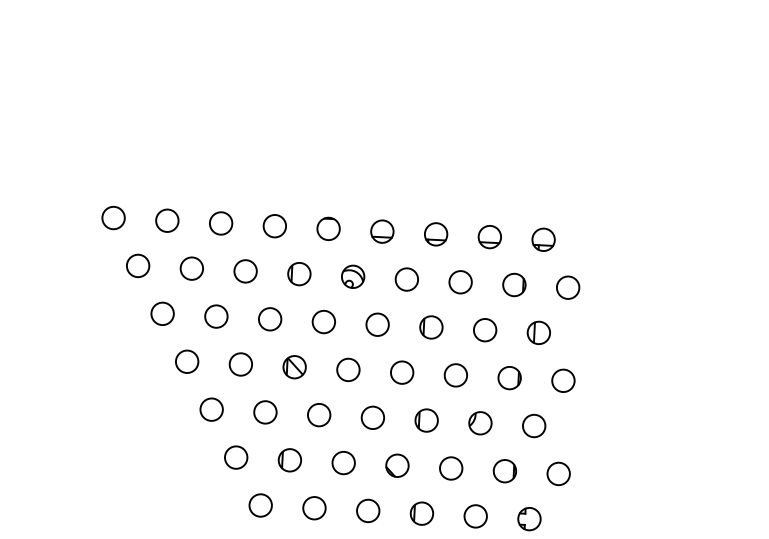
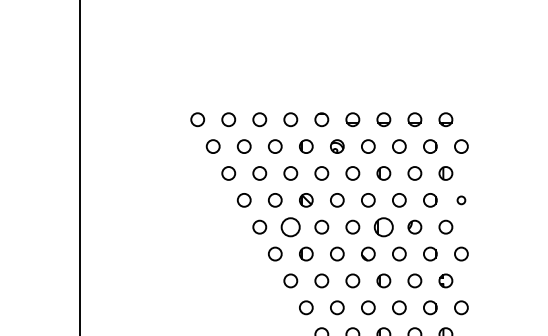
circle: (563, 381) -> (461, 200), size x0.6
circle: (264, 411) -> (290, 226), size x1.4
part: (426, 419) -> (383, 226), size x1.4

